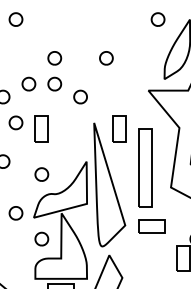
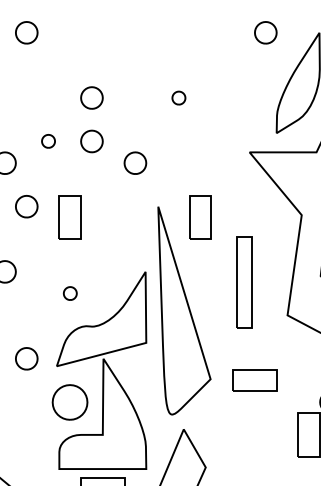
part: (106, 58) -> (179, 98), size x0.6
part: (28, 83) -> (47, 140), size x0.6
part: (145, 167) -> (244, 281), size x0.7
part: (41, 174) -> (69, 293), size x0.6
part: (41, 238) -> (69, 401), size x1.6

